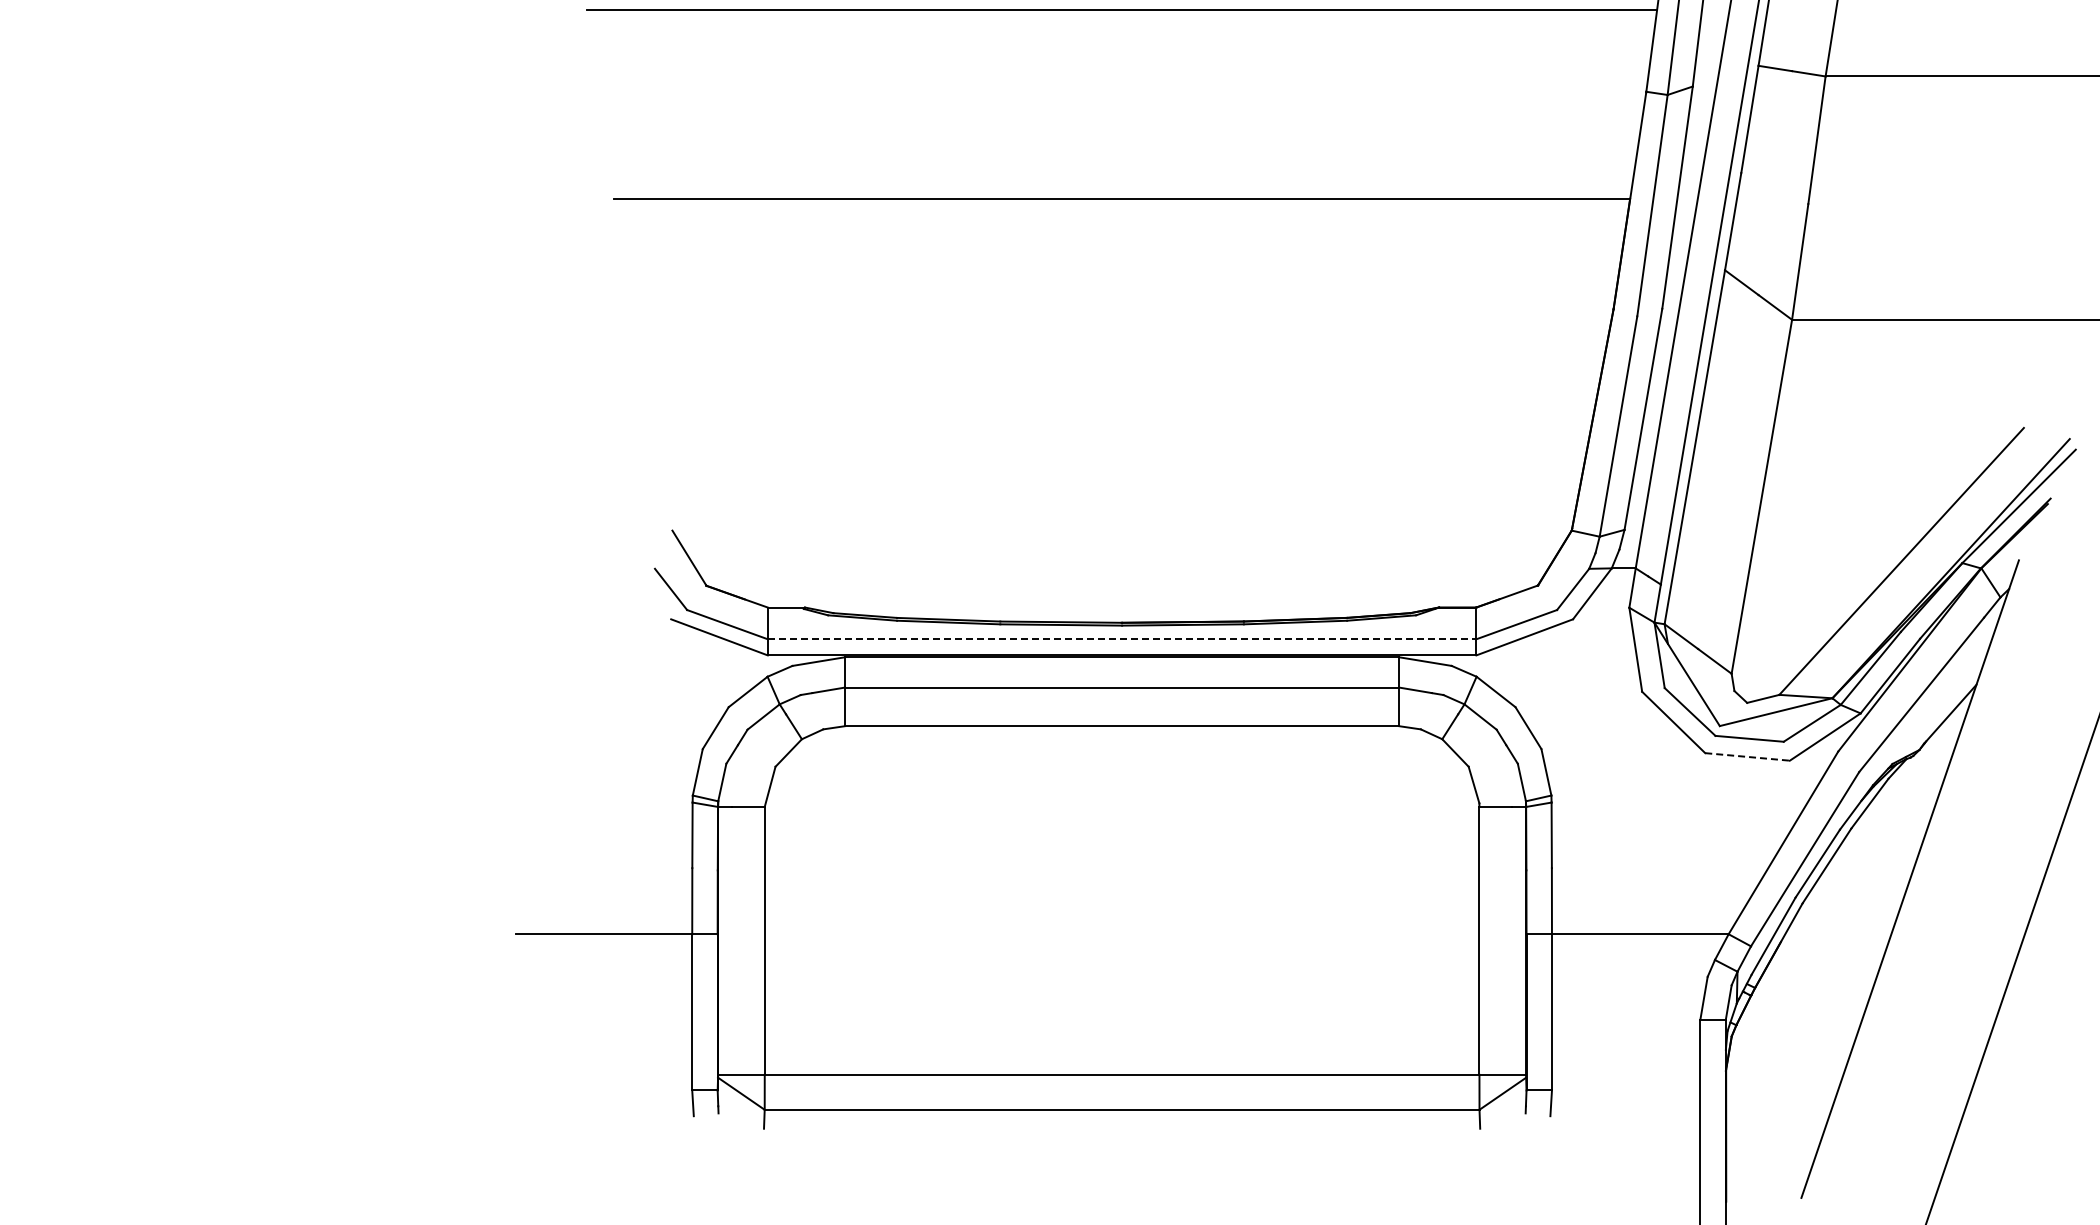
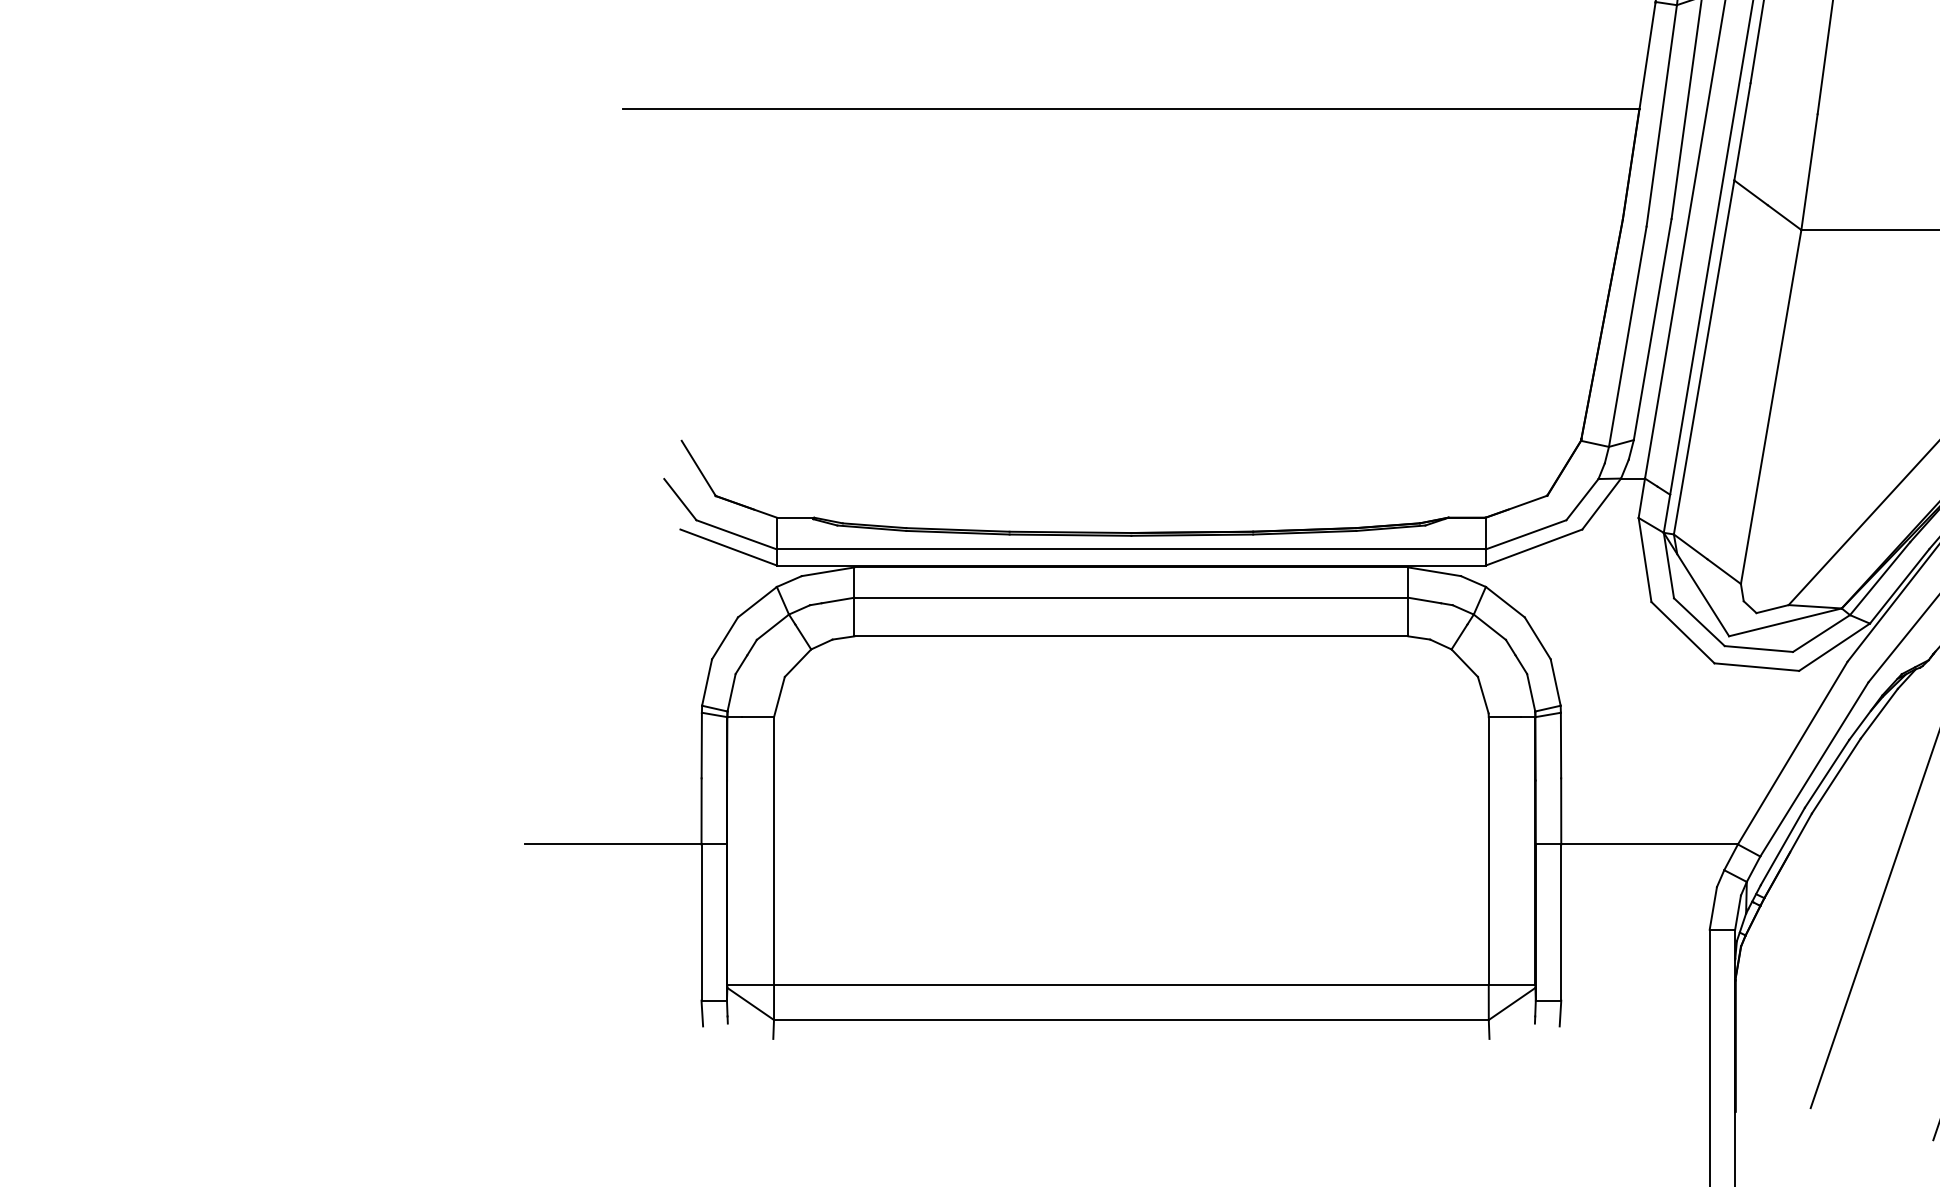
line: (1122, 639) -> (1131, 549), dashed -> solid
line: (1748, 756) -> (1757, 666), dashed -> solid

